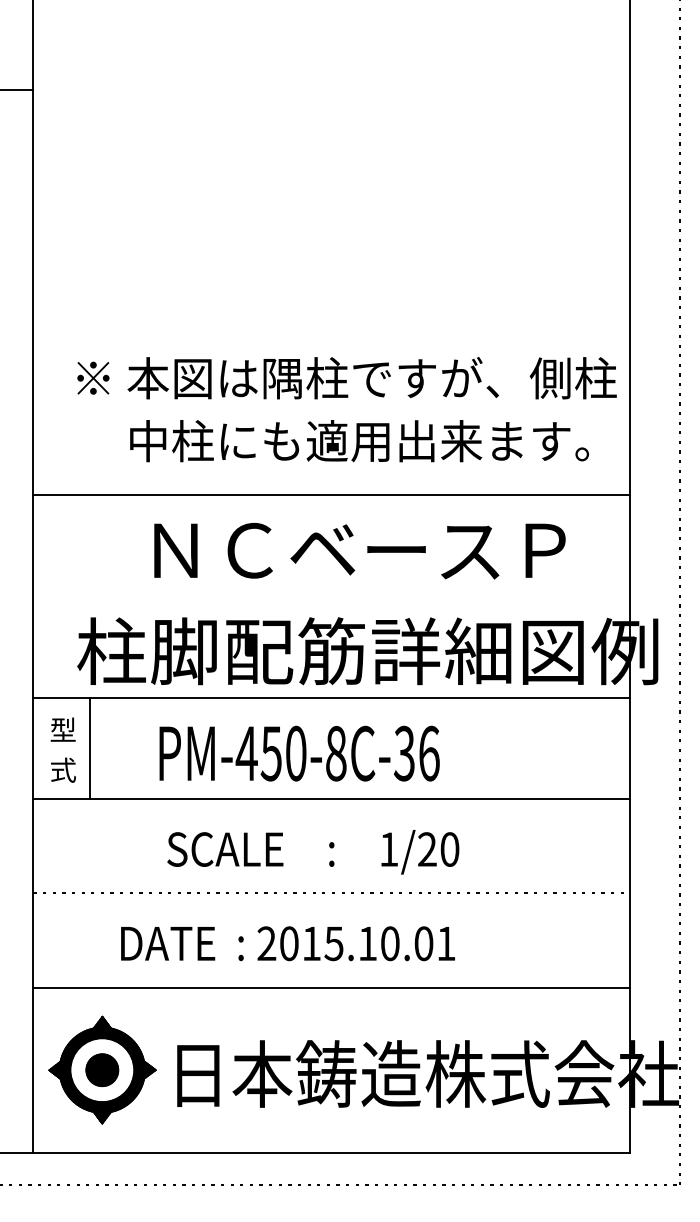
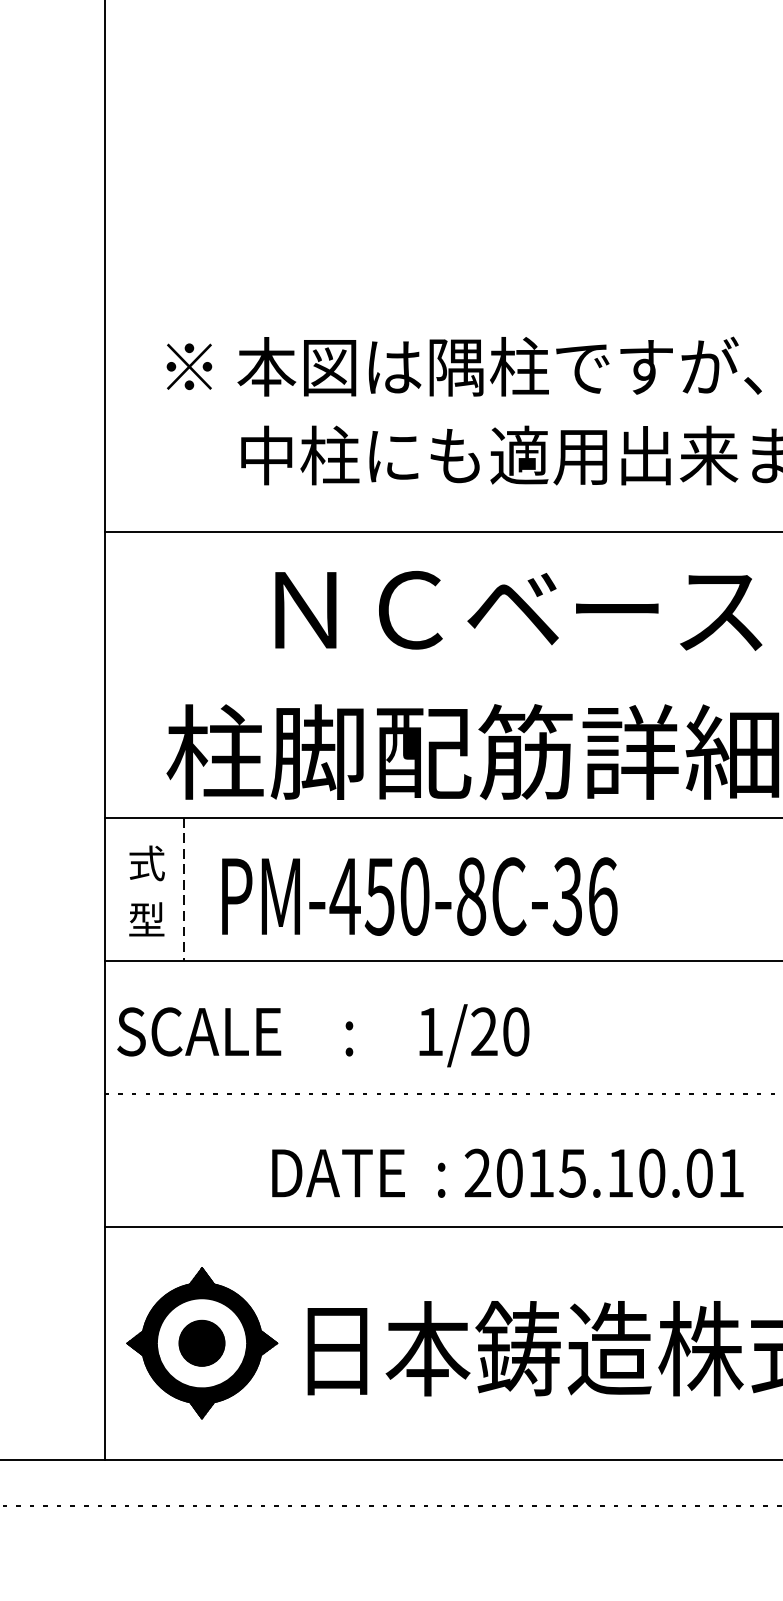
text: (62, 729) -> (145, 862), 型 -> 式
line: (89, 748) -> (183, 889), solid -> dashed
text: (299, 753) -> (419, 896), moved
text: (62, 769) -> (145, 918), 式 -> 型
text: (313, 852) -> (323, 1036), moved
text: (287, 943) -> (507, 1172), moved

